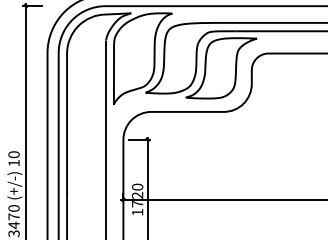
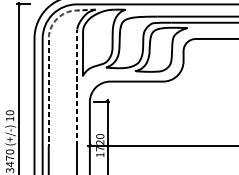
line: (67, 73) -> (49, 53), solid -> dashed
line: (106, 120) -> (77, 87), solid -> dashed

